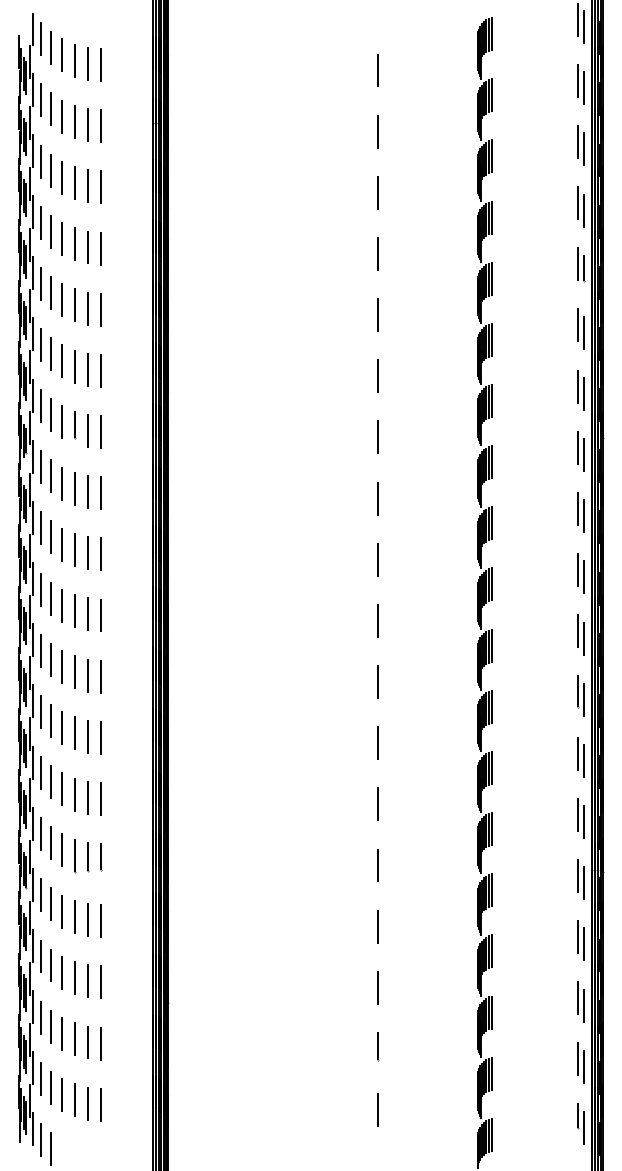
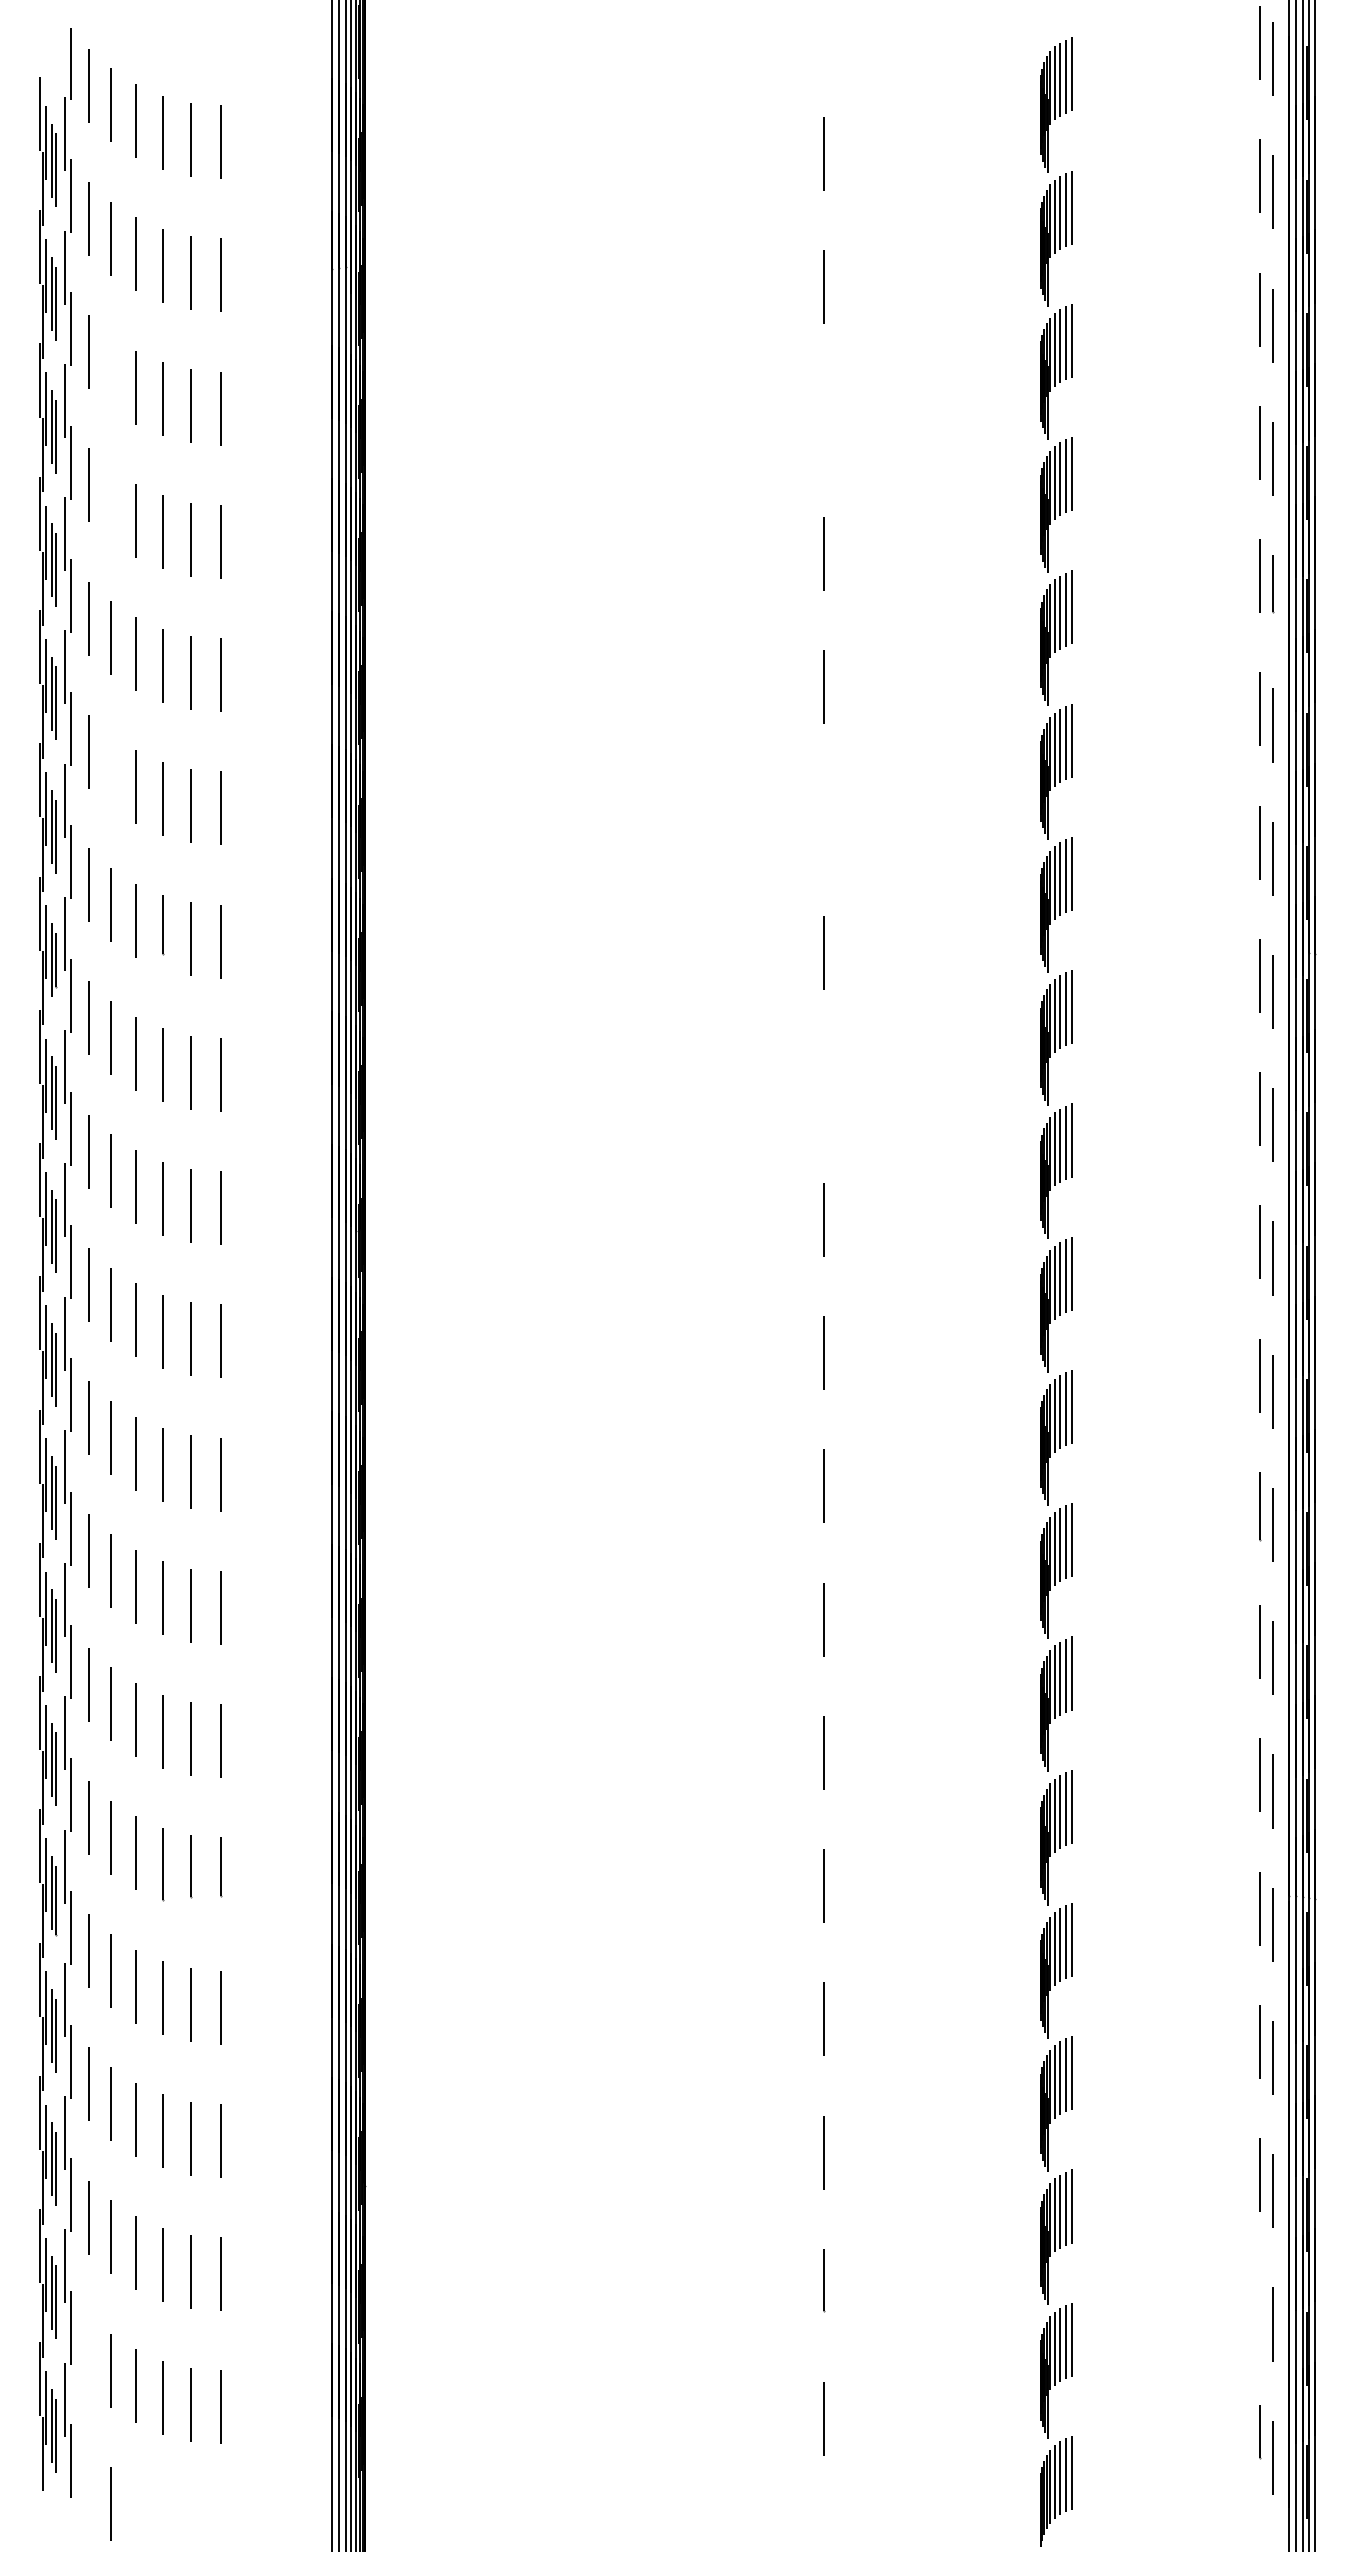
line: (50, 170) -> (109, 371), removed
line: (378, 192) -> (824, 419), removed
line: (51, 231) -> (112, 504), removed
line: (51, 353) -> (112, 770), removed
line: (378, 376) -> (824, 820), removed
line: (377, 498) -> (822, 1086), removed
line: (578, 1059) -> (1260, 2308), removed
line: (40, 1078) -> (88, 2350), removed
line: (40, 1139) -> (88, 2483), removed

